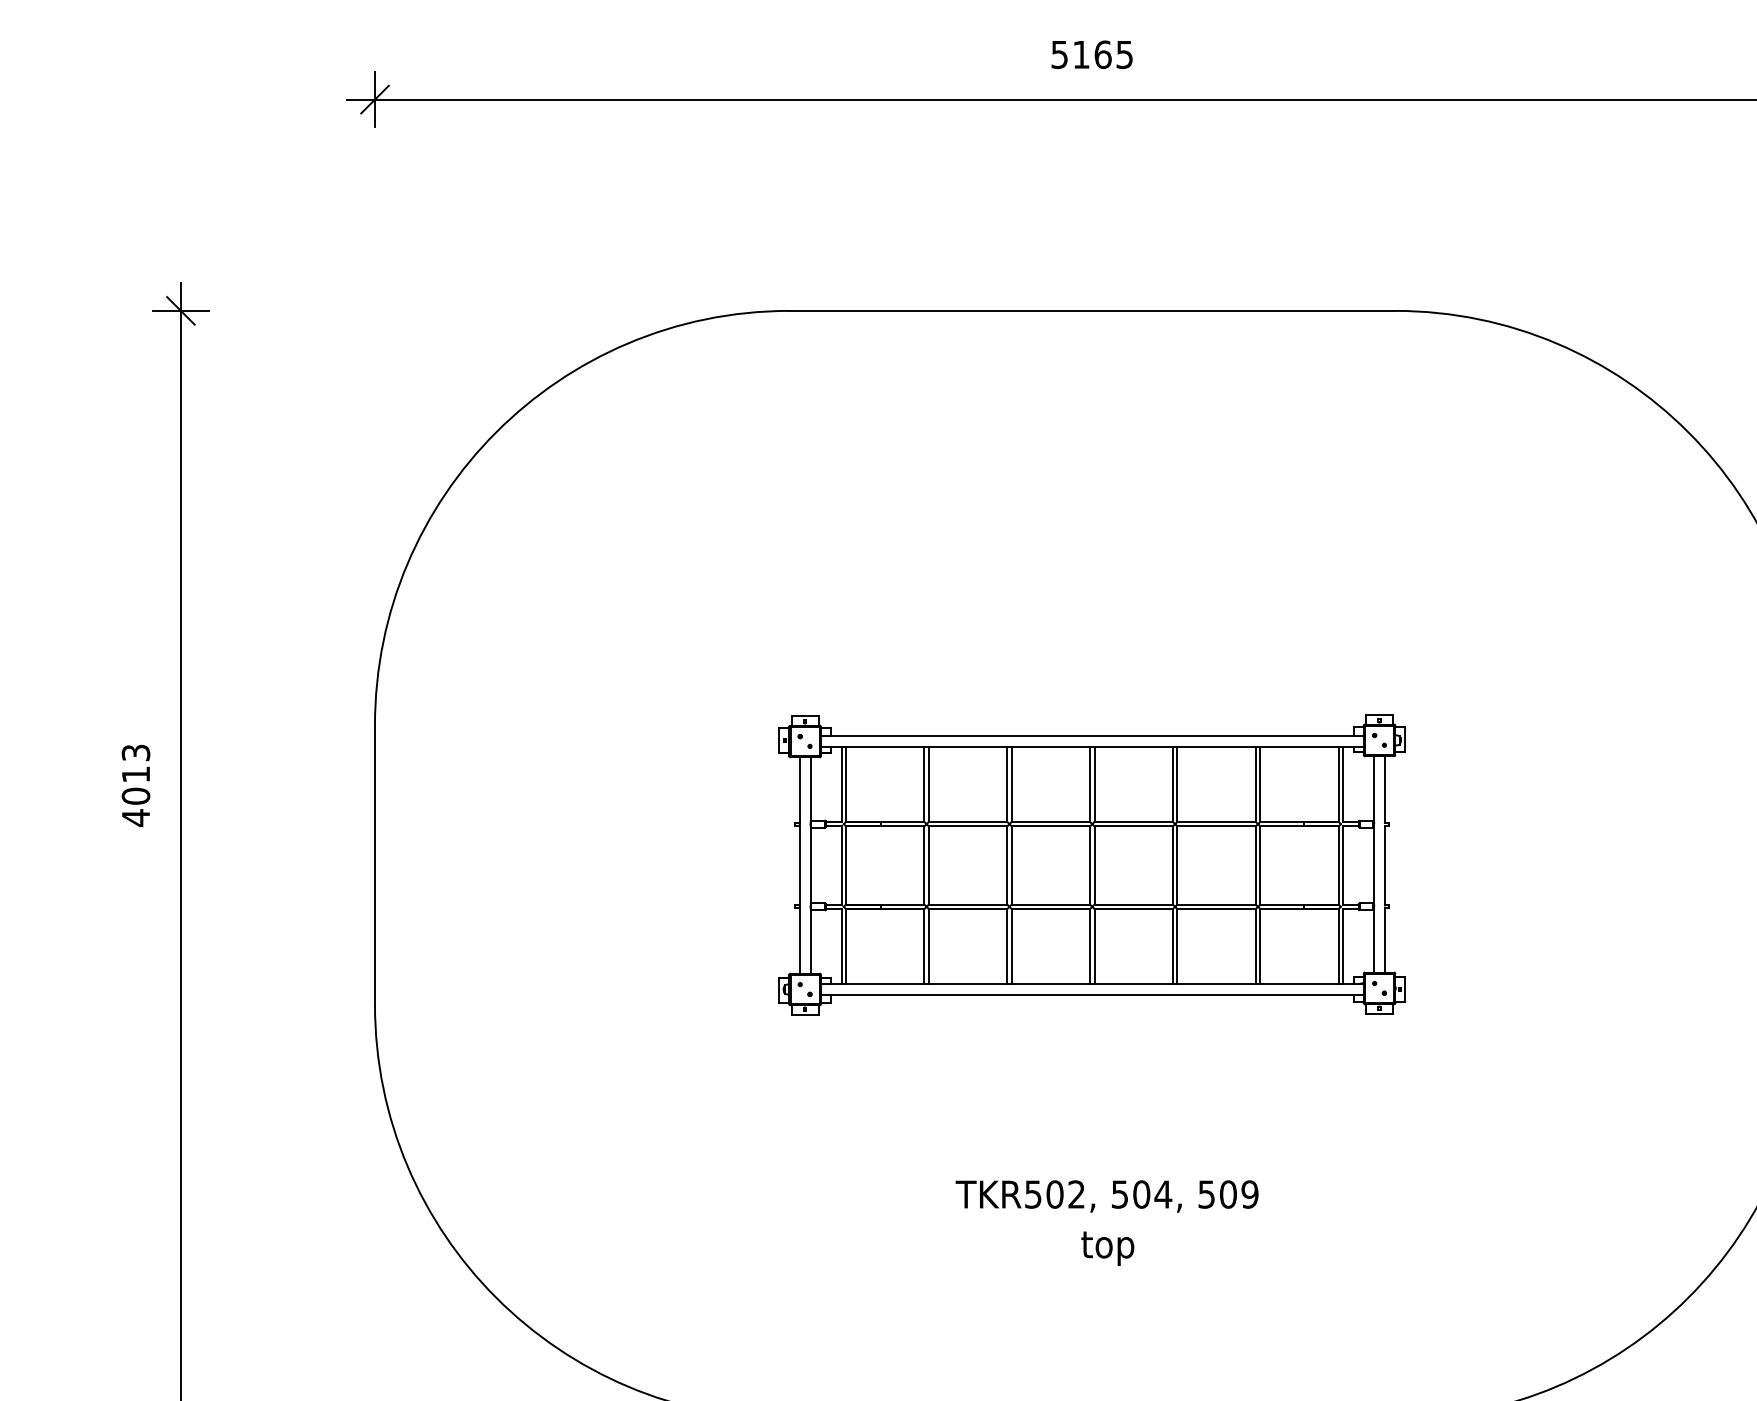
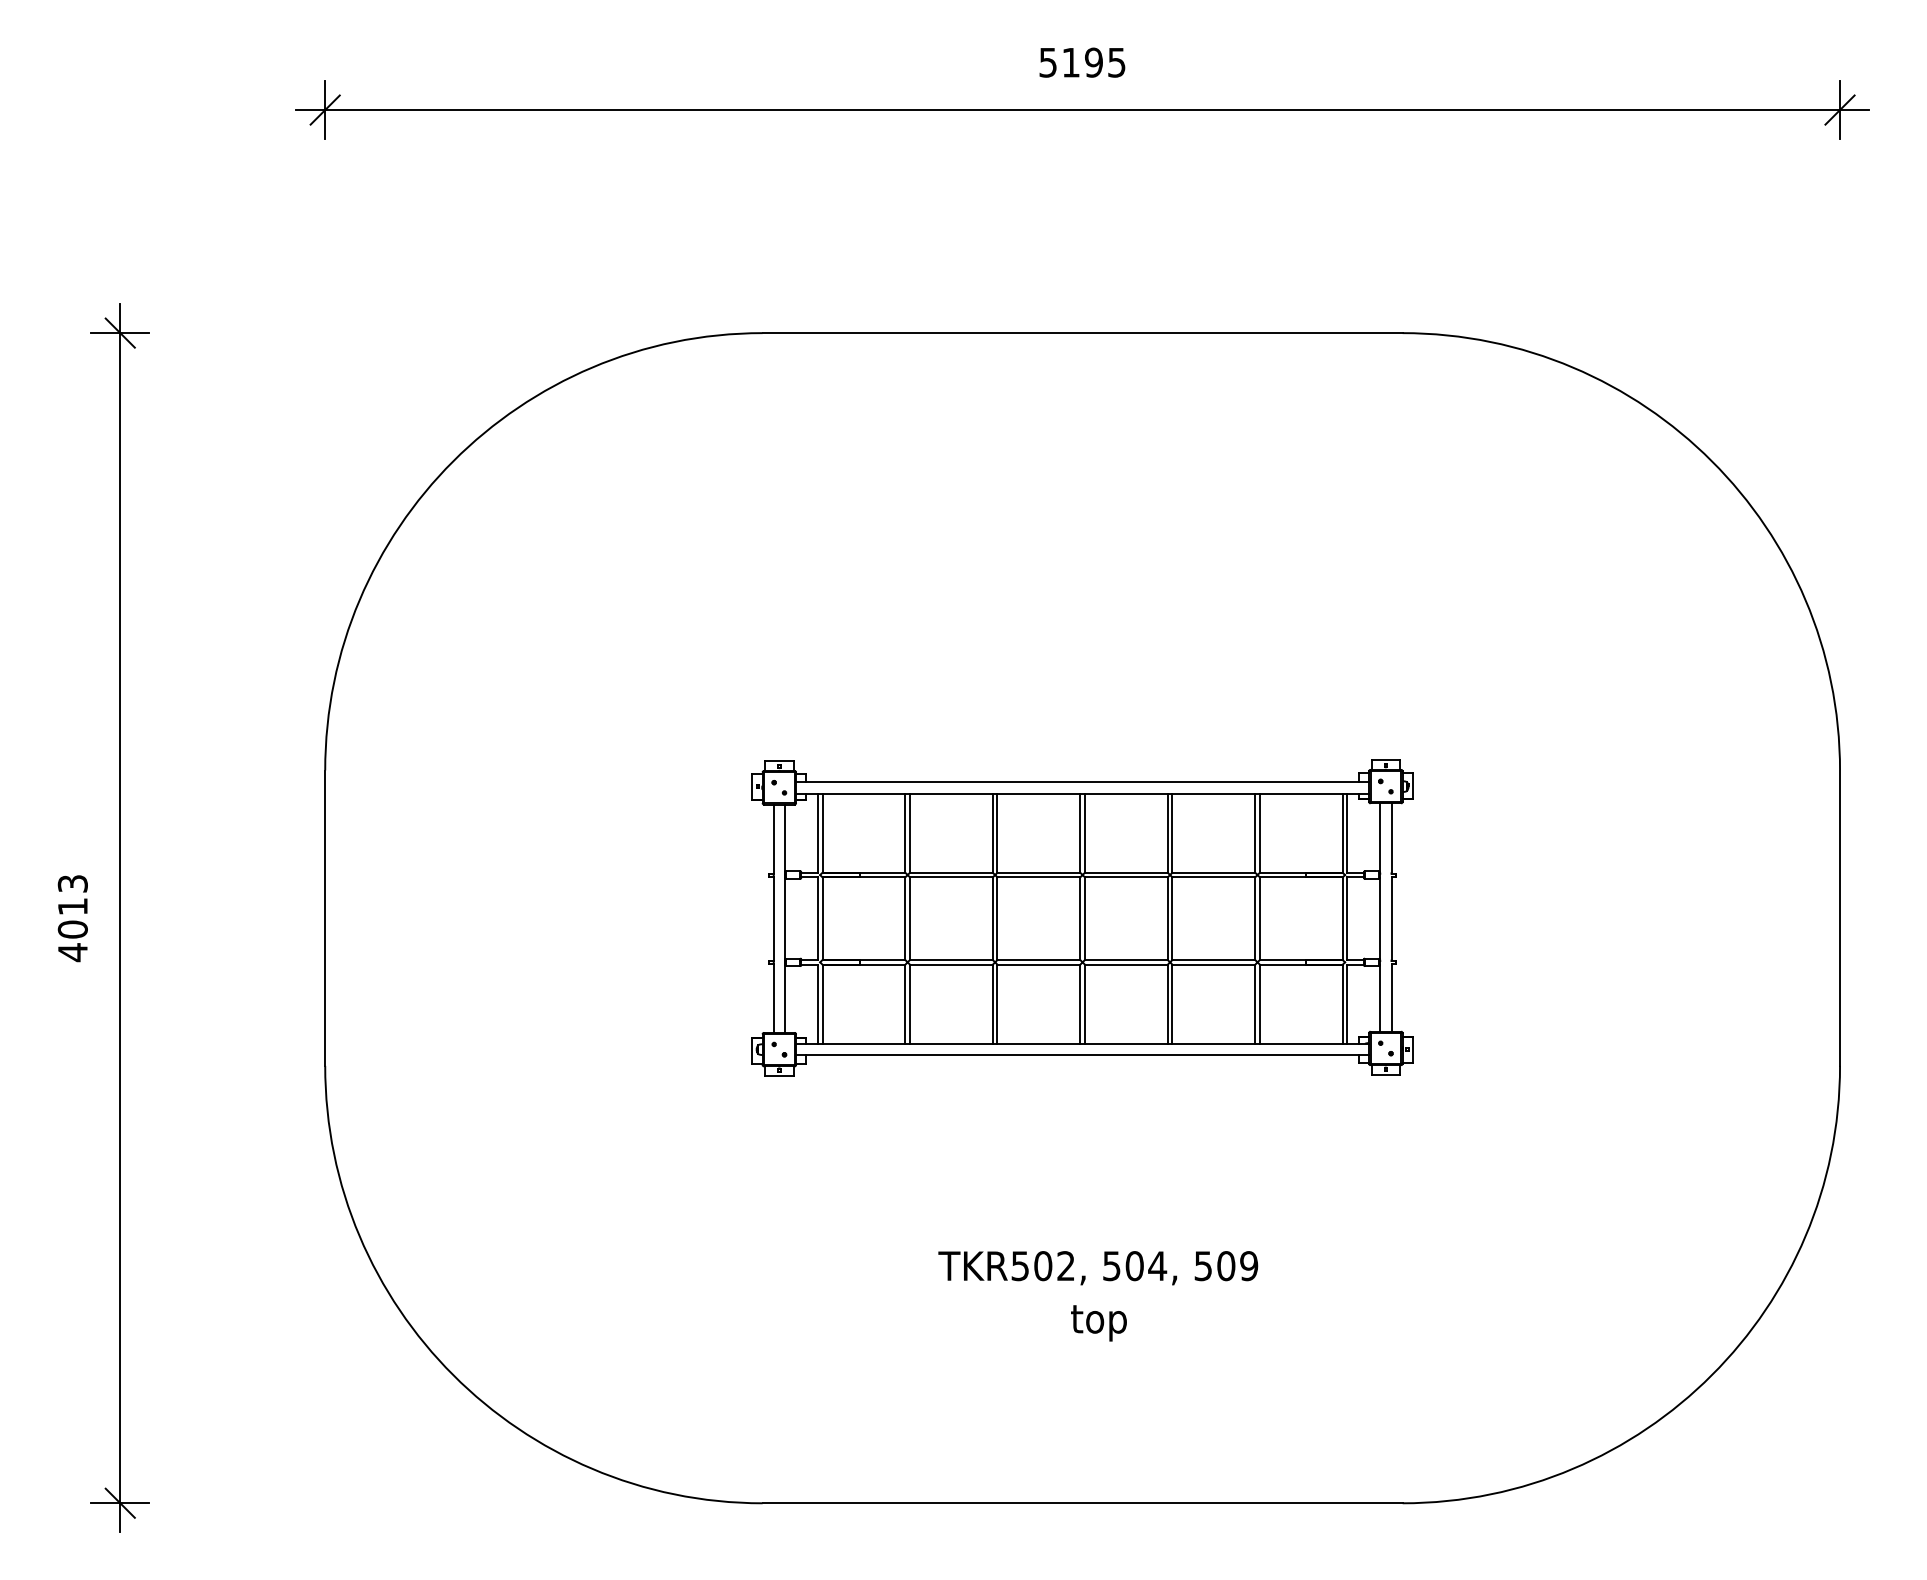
text: (1103, 54) -> (1094, 62), 5165 -> 5195
text: (135, 785) -> (72, 918), moved

